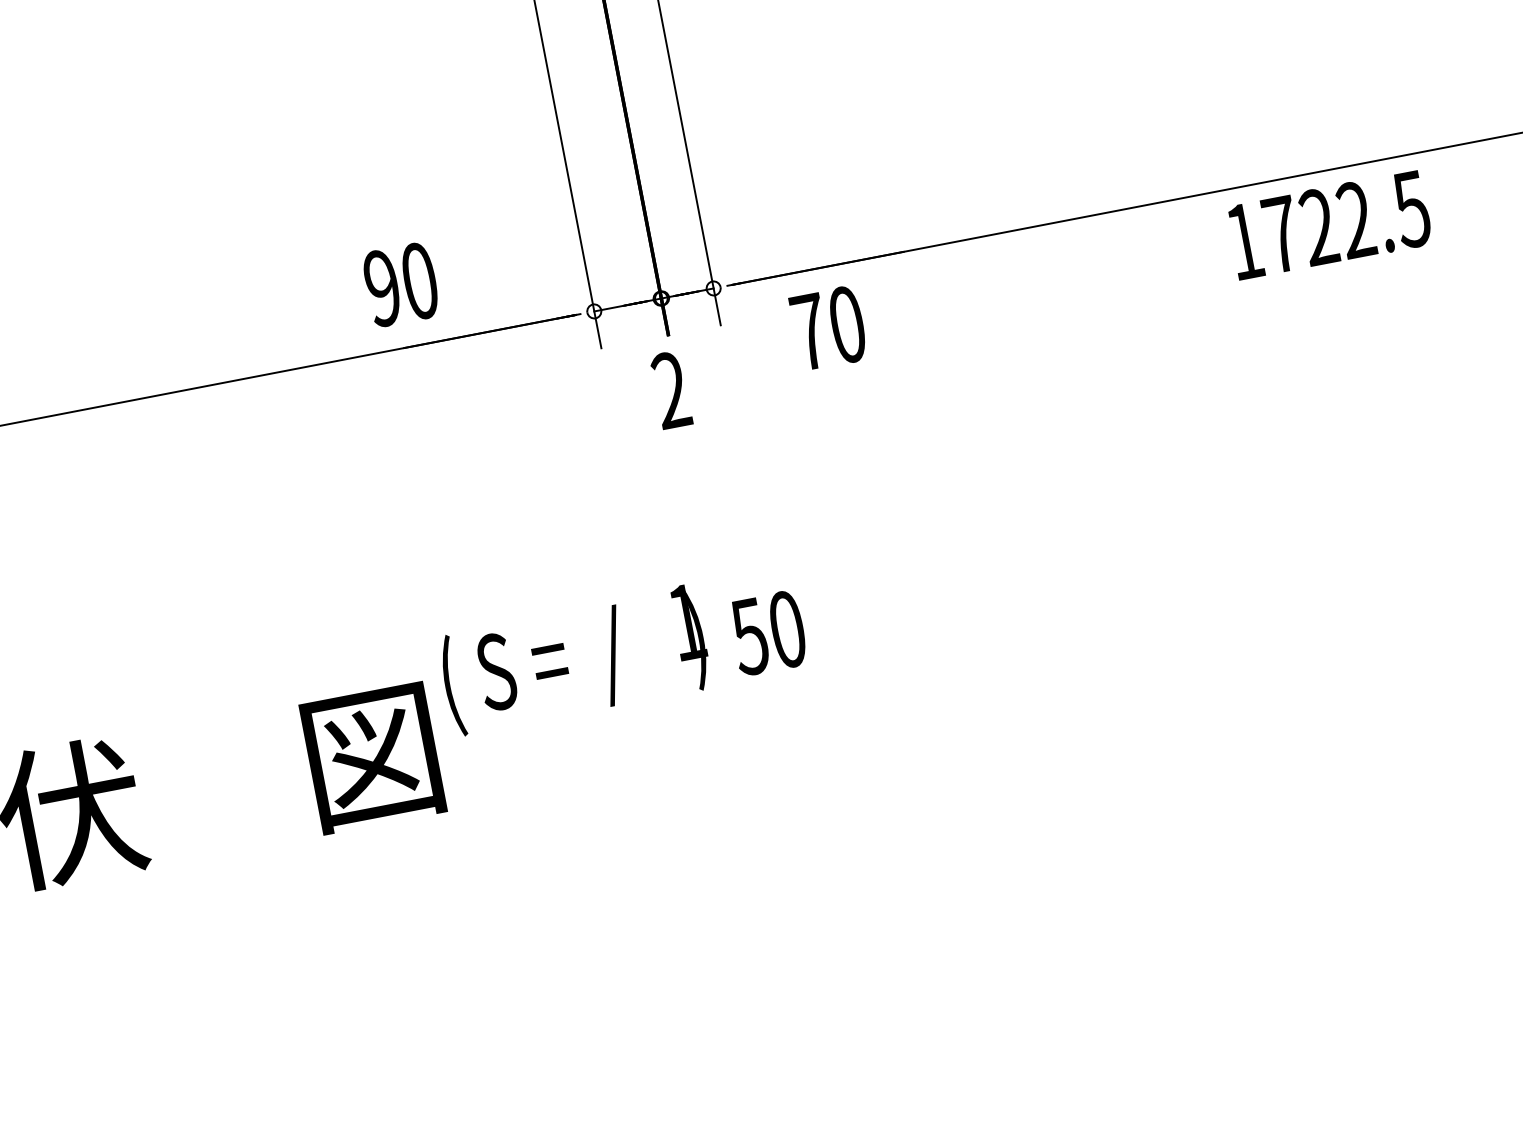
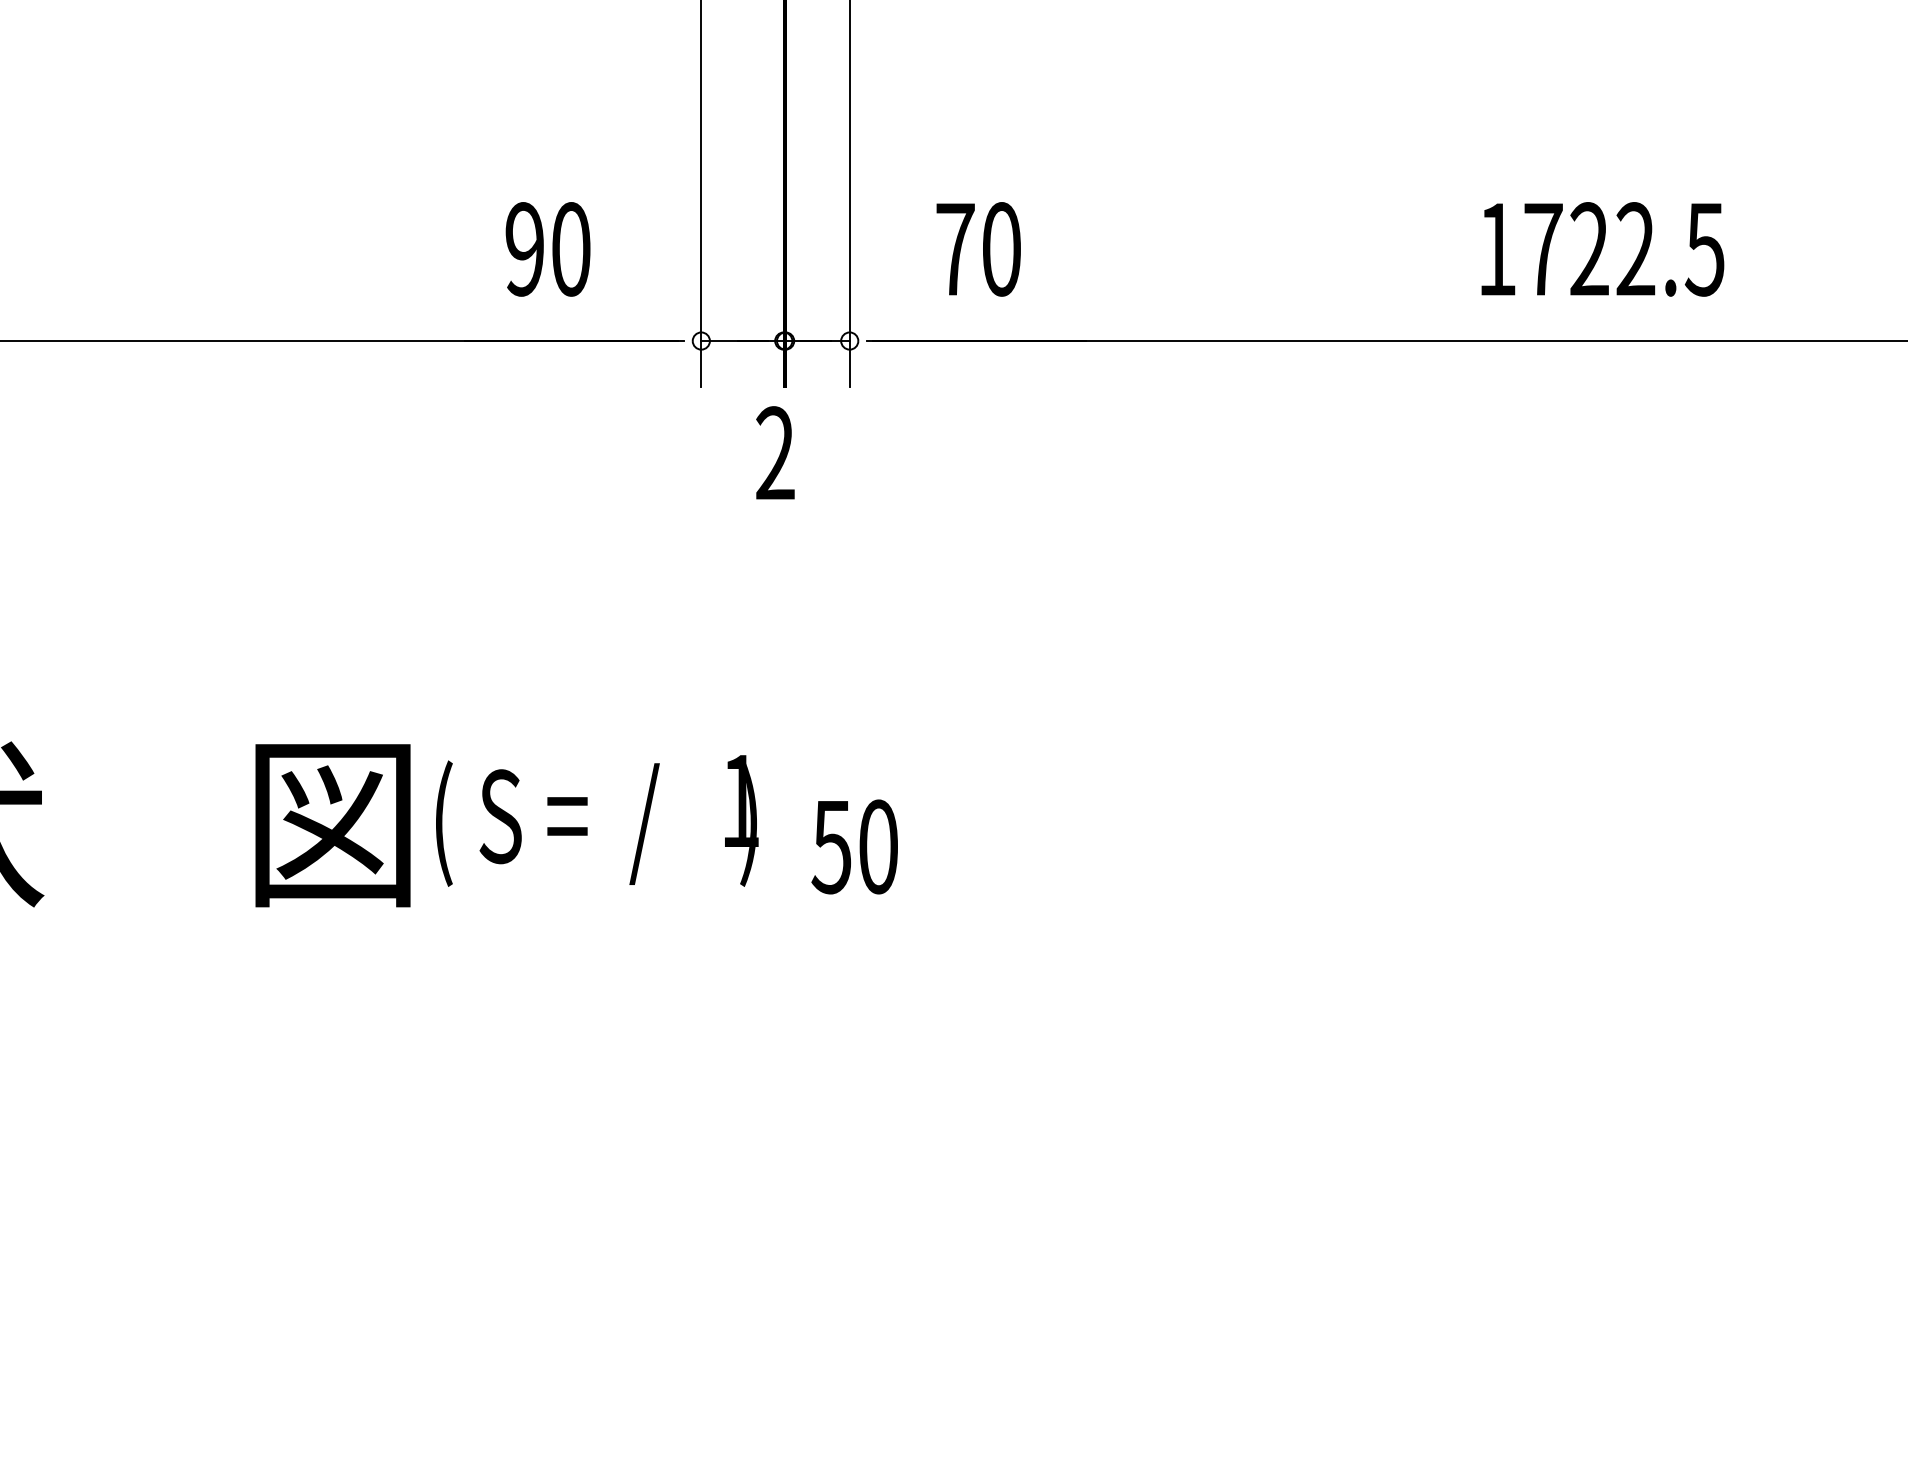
text: (1329, 225) -> (1602, 249), moved
text: (400, 284) -> (547, 249), moved
text: (828, 328) -> (978, 249), moved
text: (768, 632) -> (854, 846), moved
text: (574, 660) -> (597, 820), moved

